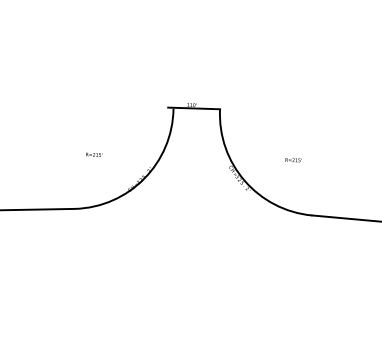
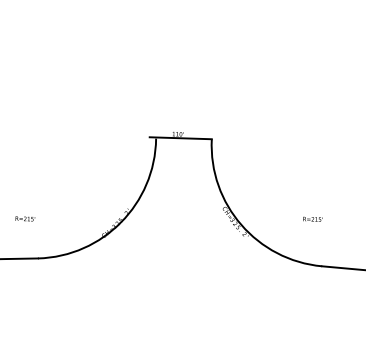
text: (94, 154) -> (25, 218), moved
text: (293, 160) -> (312, 219), moved

